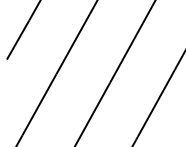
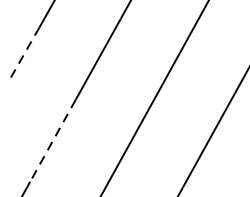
line: (17, 40) -> (23, 54), solid -> dashed
line: (39, 105) -> (53, 141), solid -> dashed

